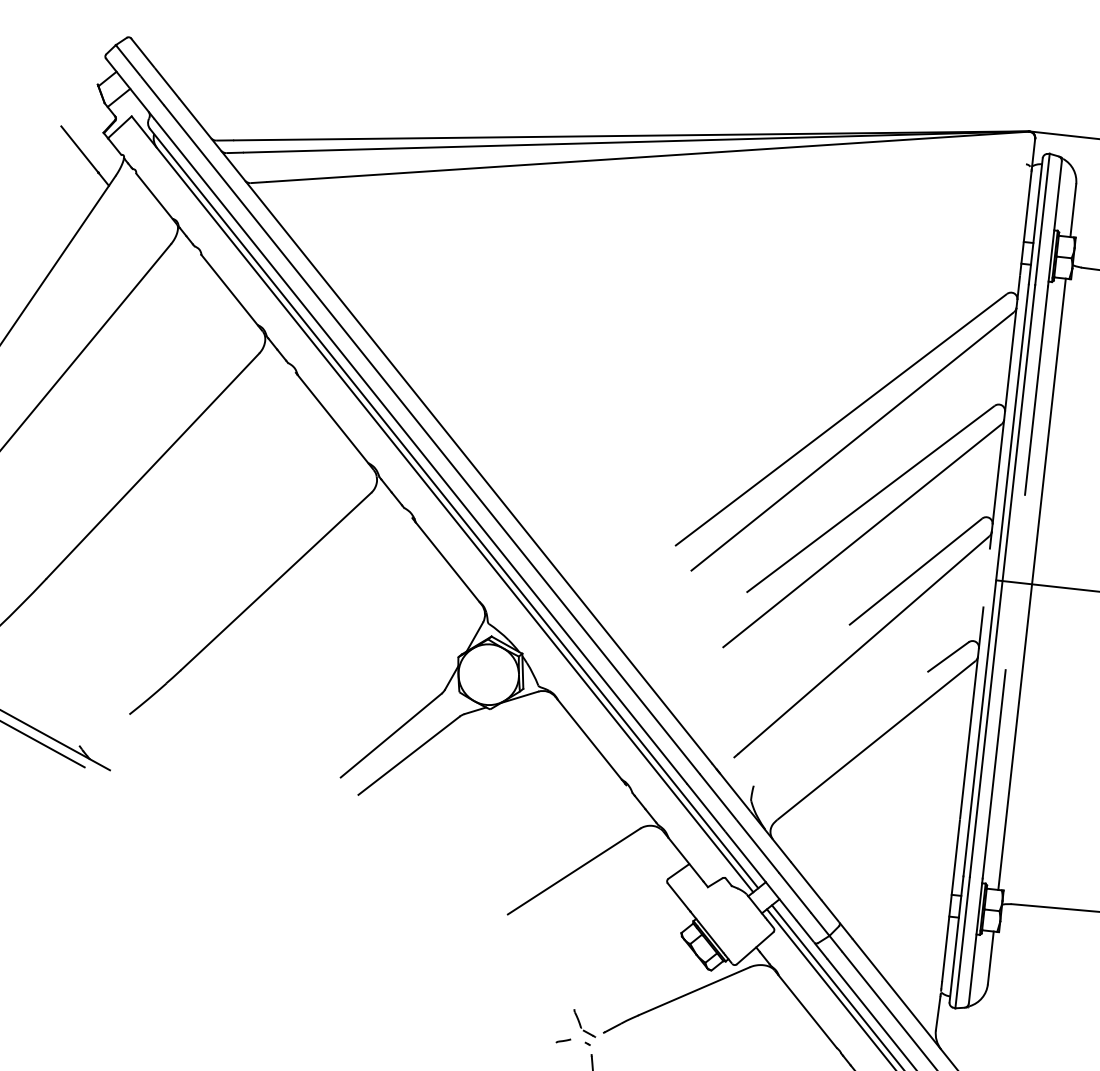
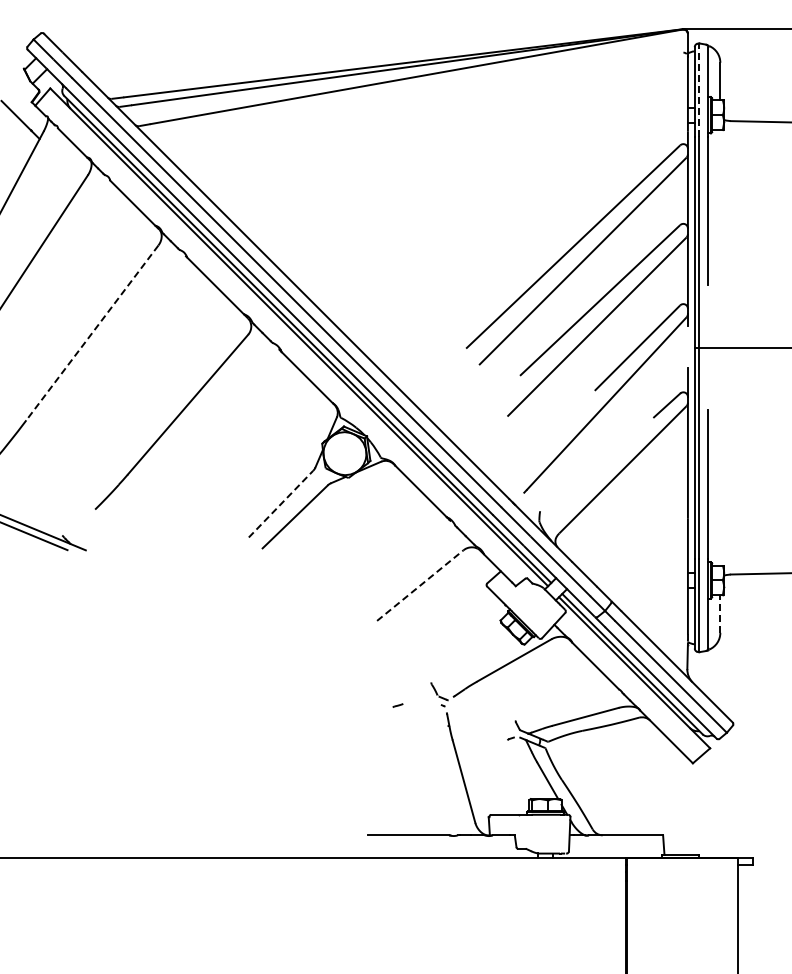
line: (1042, 219) -> (699, 90), solid -> dashed
line: (153, 465) -> (92, 332), solid -> dashed
line: (1032, 583) -> (720, 347), removed
line: (391, 734) -> (281, 503), solid -> dashed
line: (574, 871) -> (420, 585), solid -> dashed
line: (990, 958) -> (720, 614), solid -> dashed
part: (562, 1040) -> (397, 705), moved

